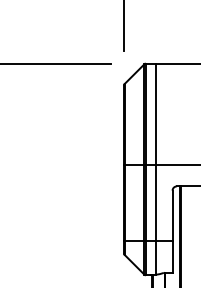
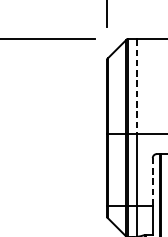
line: (155, 114) -> (136, 86), solid -> dashed
line: (172, 215) -> (152, 181), solid -> dashed

